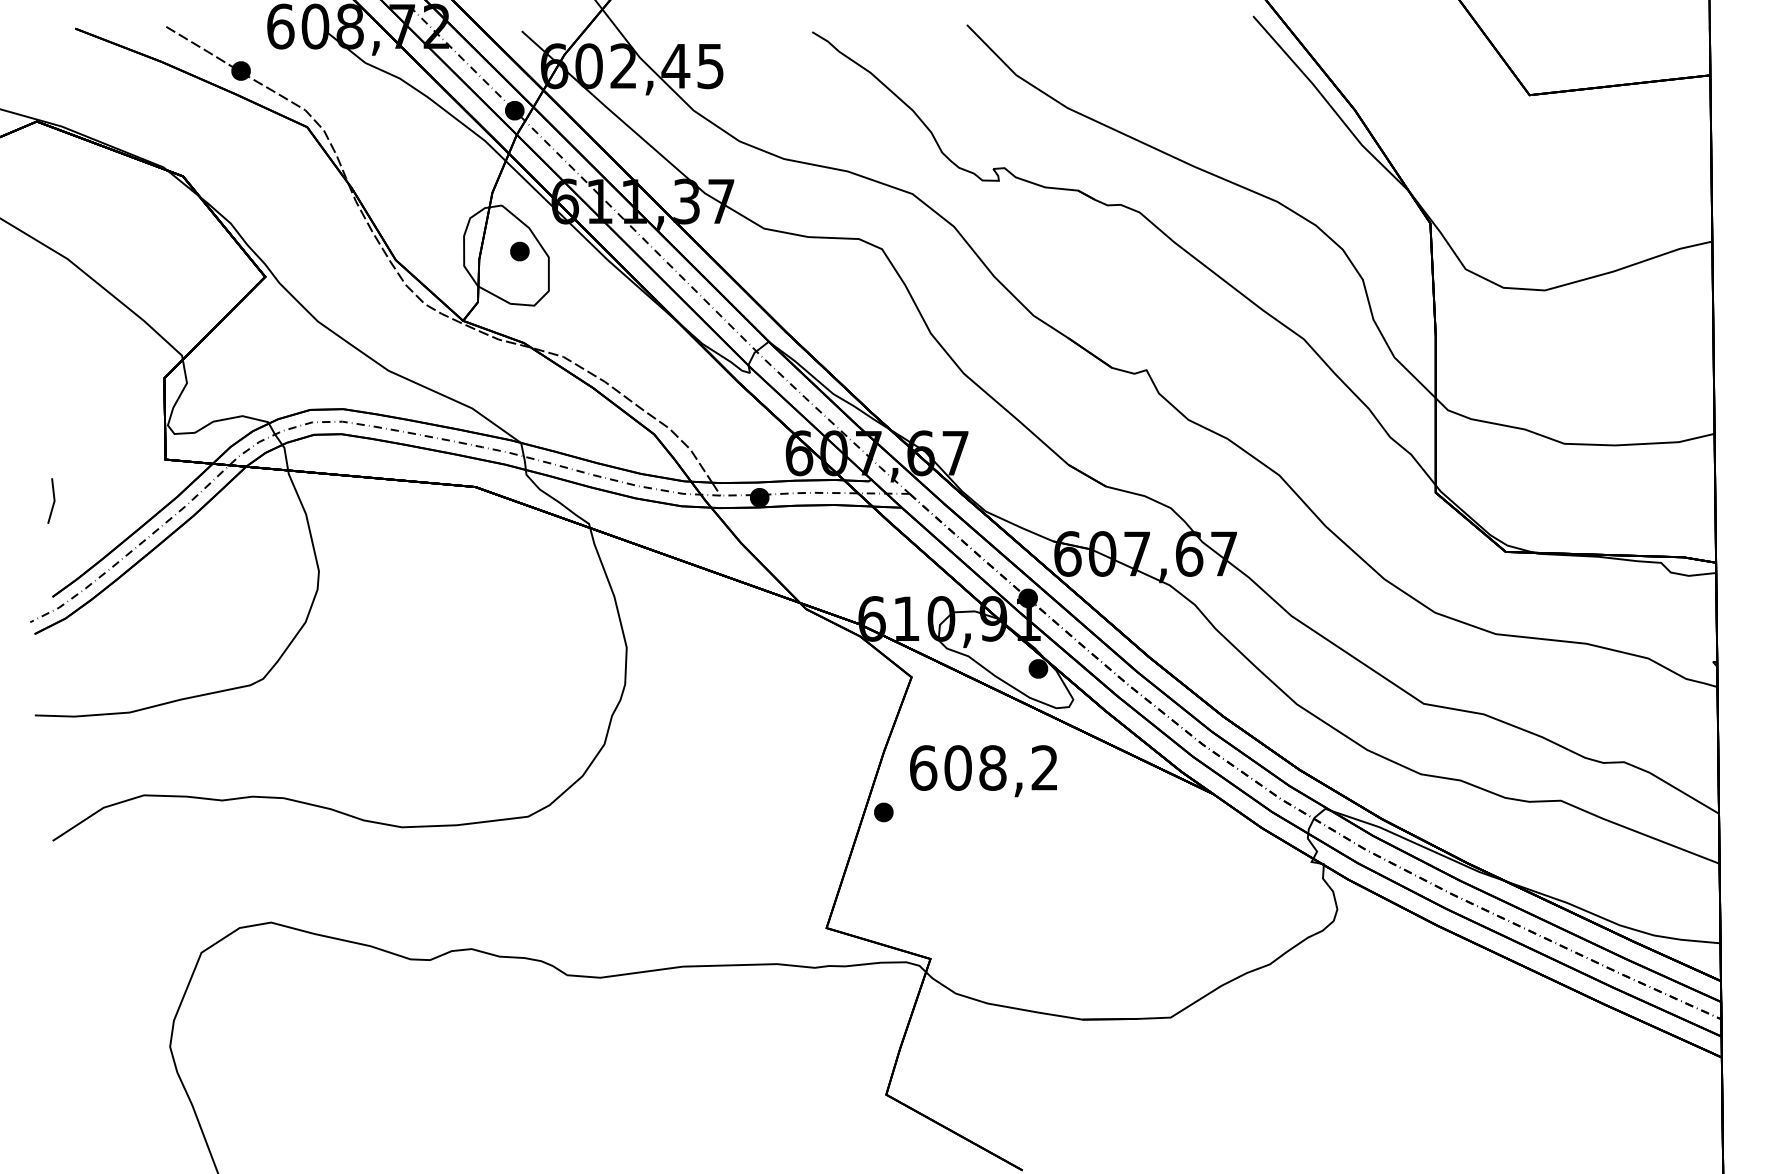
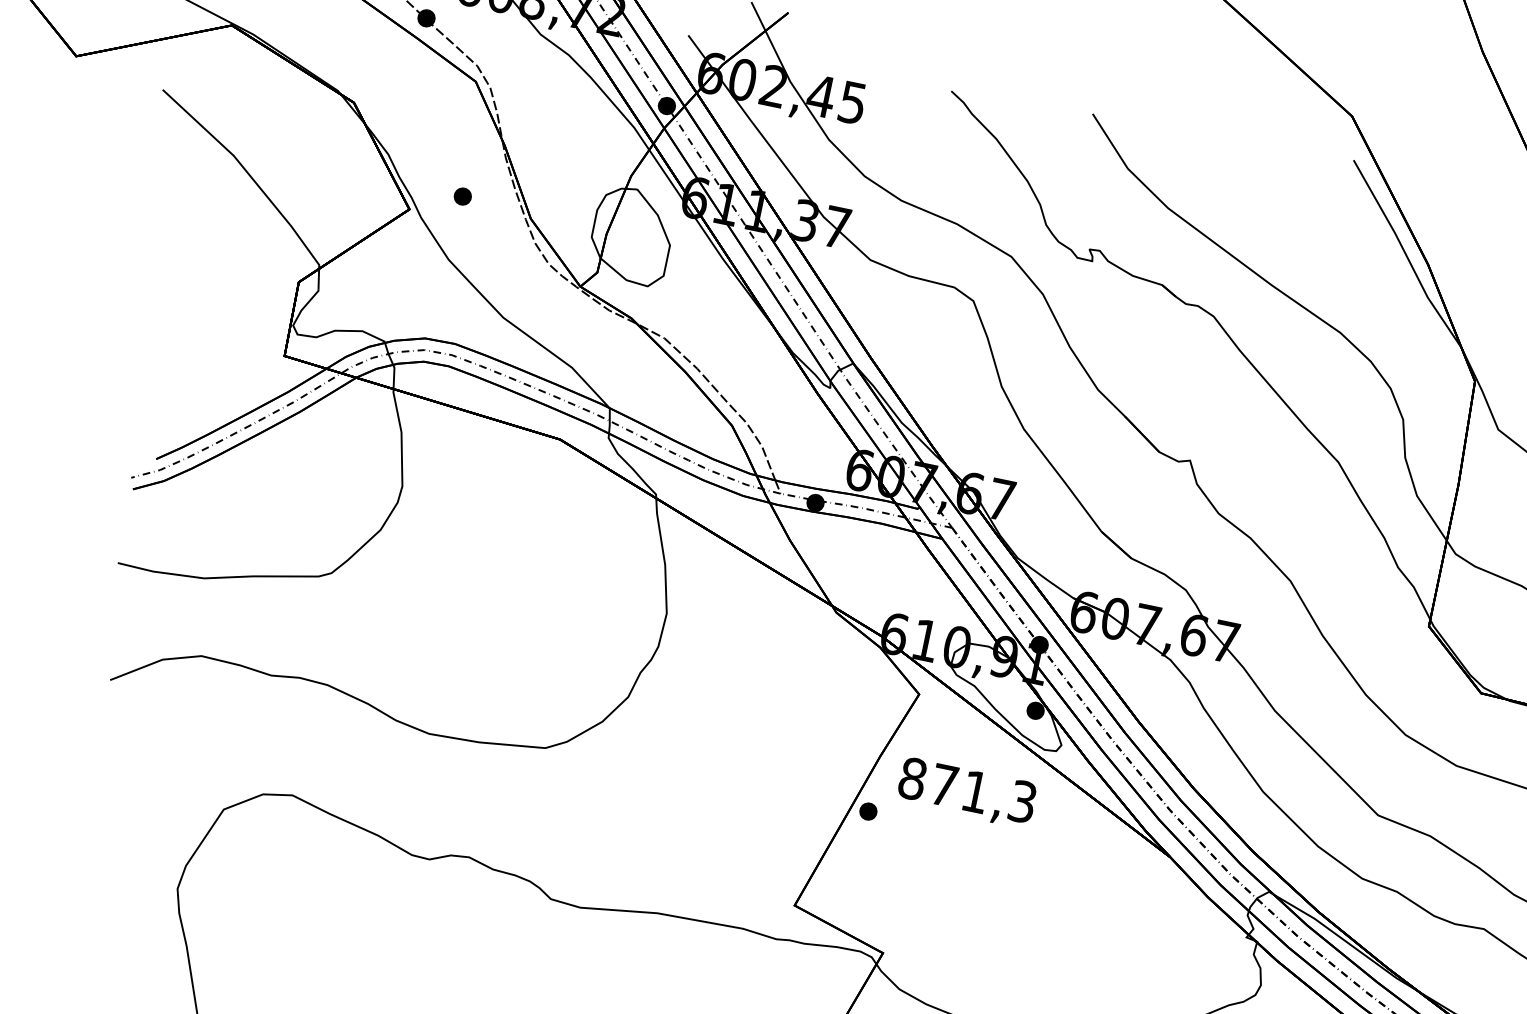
part: (519, 251) -> (462, 196), moved
line: (53, 500) -> (175, 371), removed
text: (983, 767) -> (967, 789), 608,2 -> 871,3

